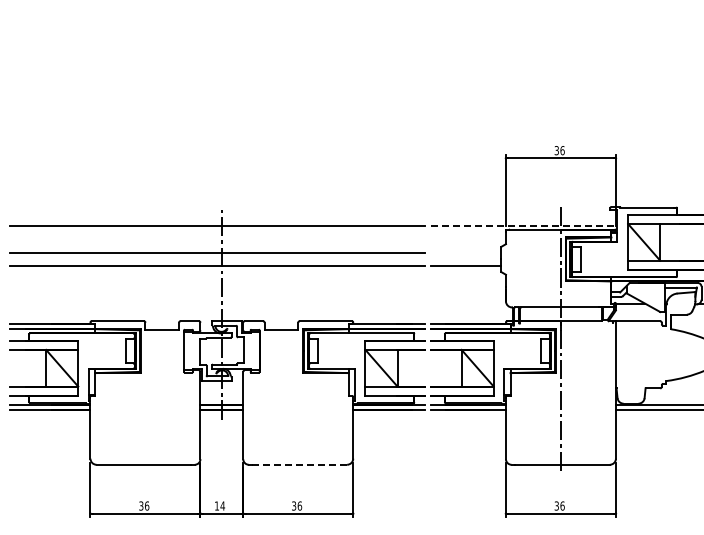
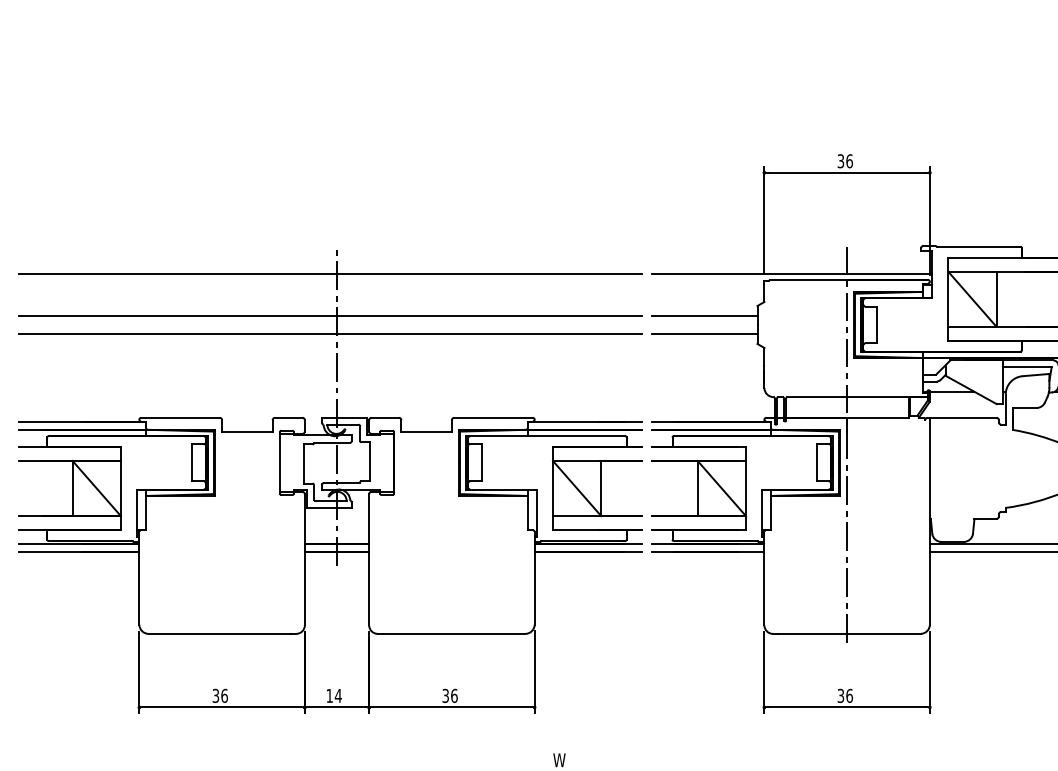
line: (524, 225) -> (792, 273), dashed -> solid
line: (465, 253) -> (703, 315), added
line: (300, 464) -> (455, 633), dashed -> solid

